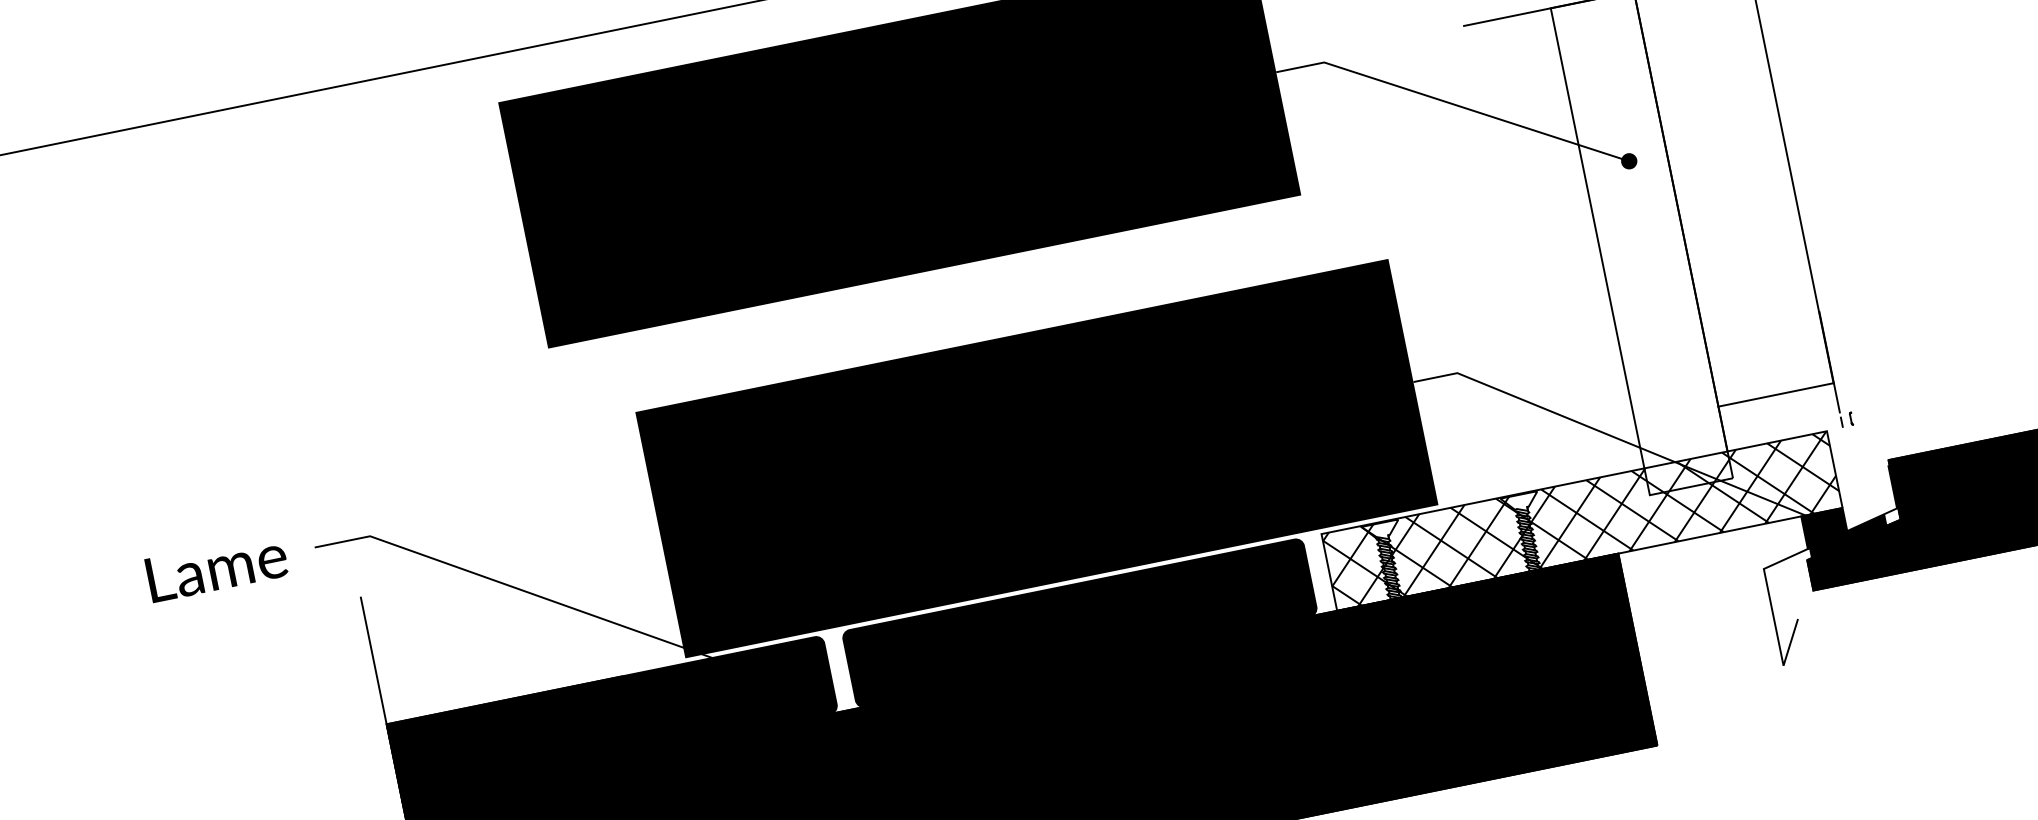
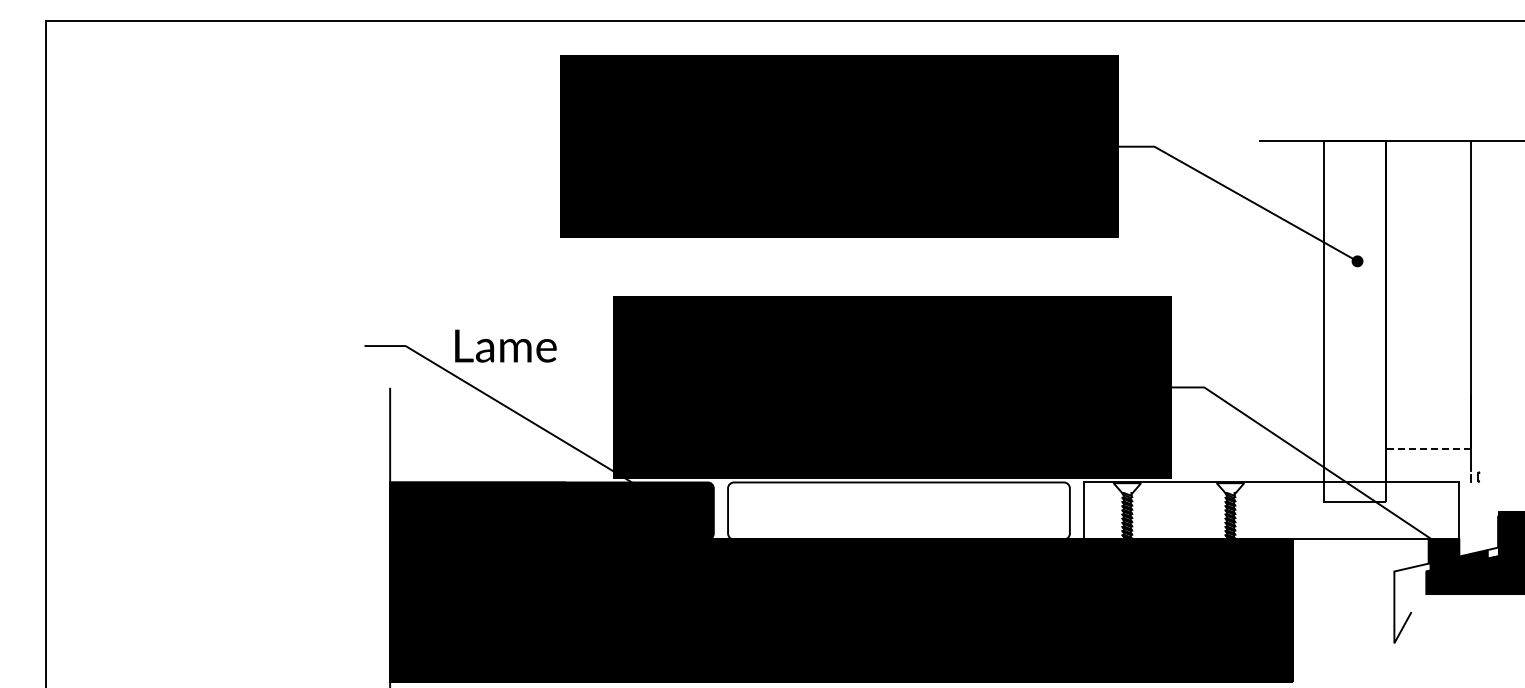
line: (1776, 395) -> (1428, 449), solid -> dashed
hatch: (1581, 520) -> (1271, 510), removed
text: (216, 566) -> (505, 345), moved
fill: (1079, 622) -> (898, 510), removed

